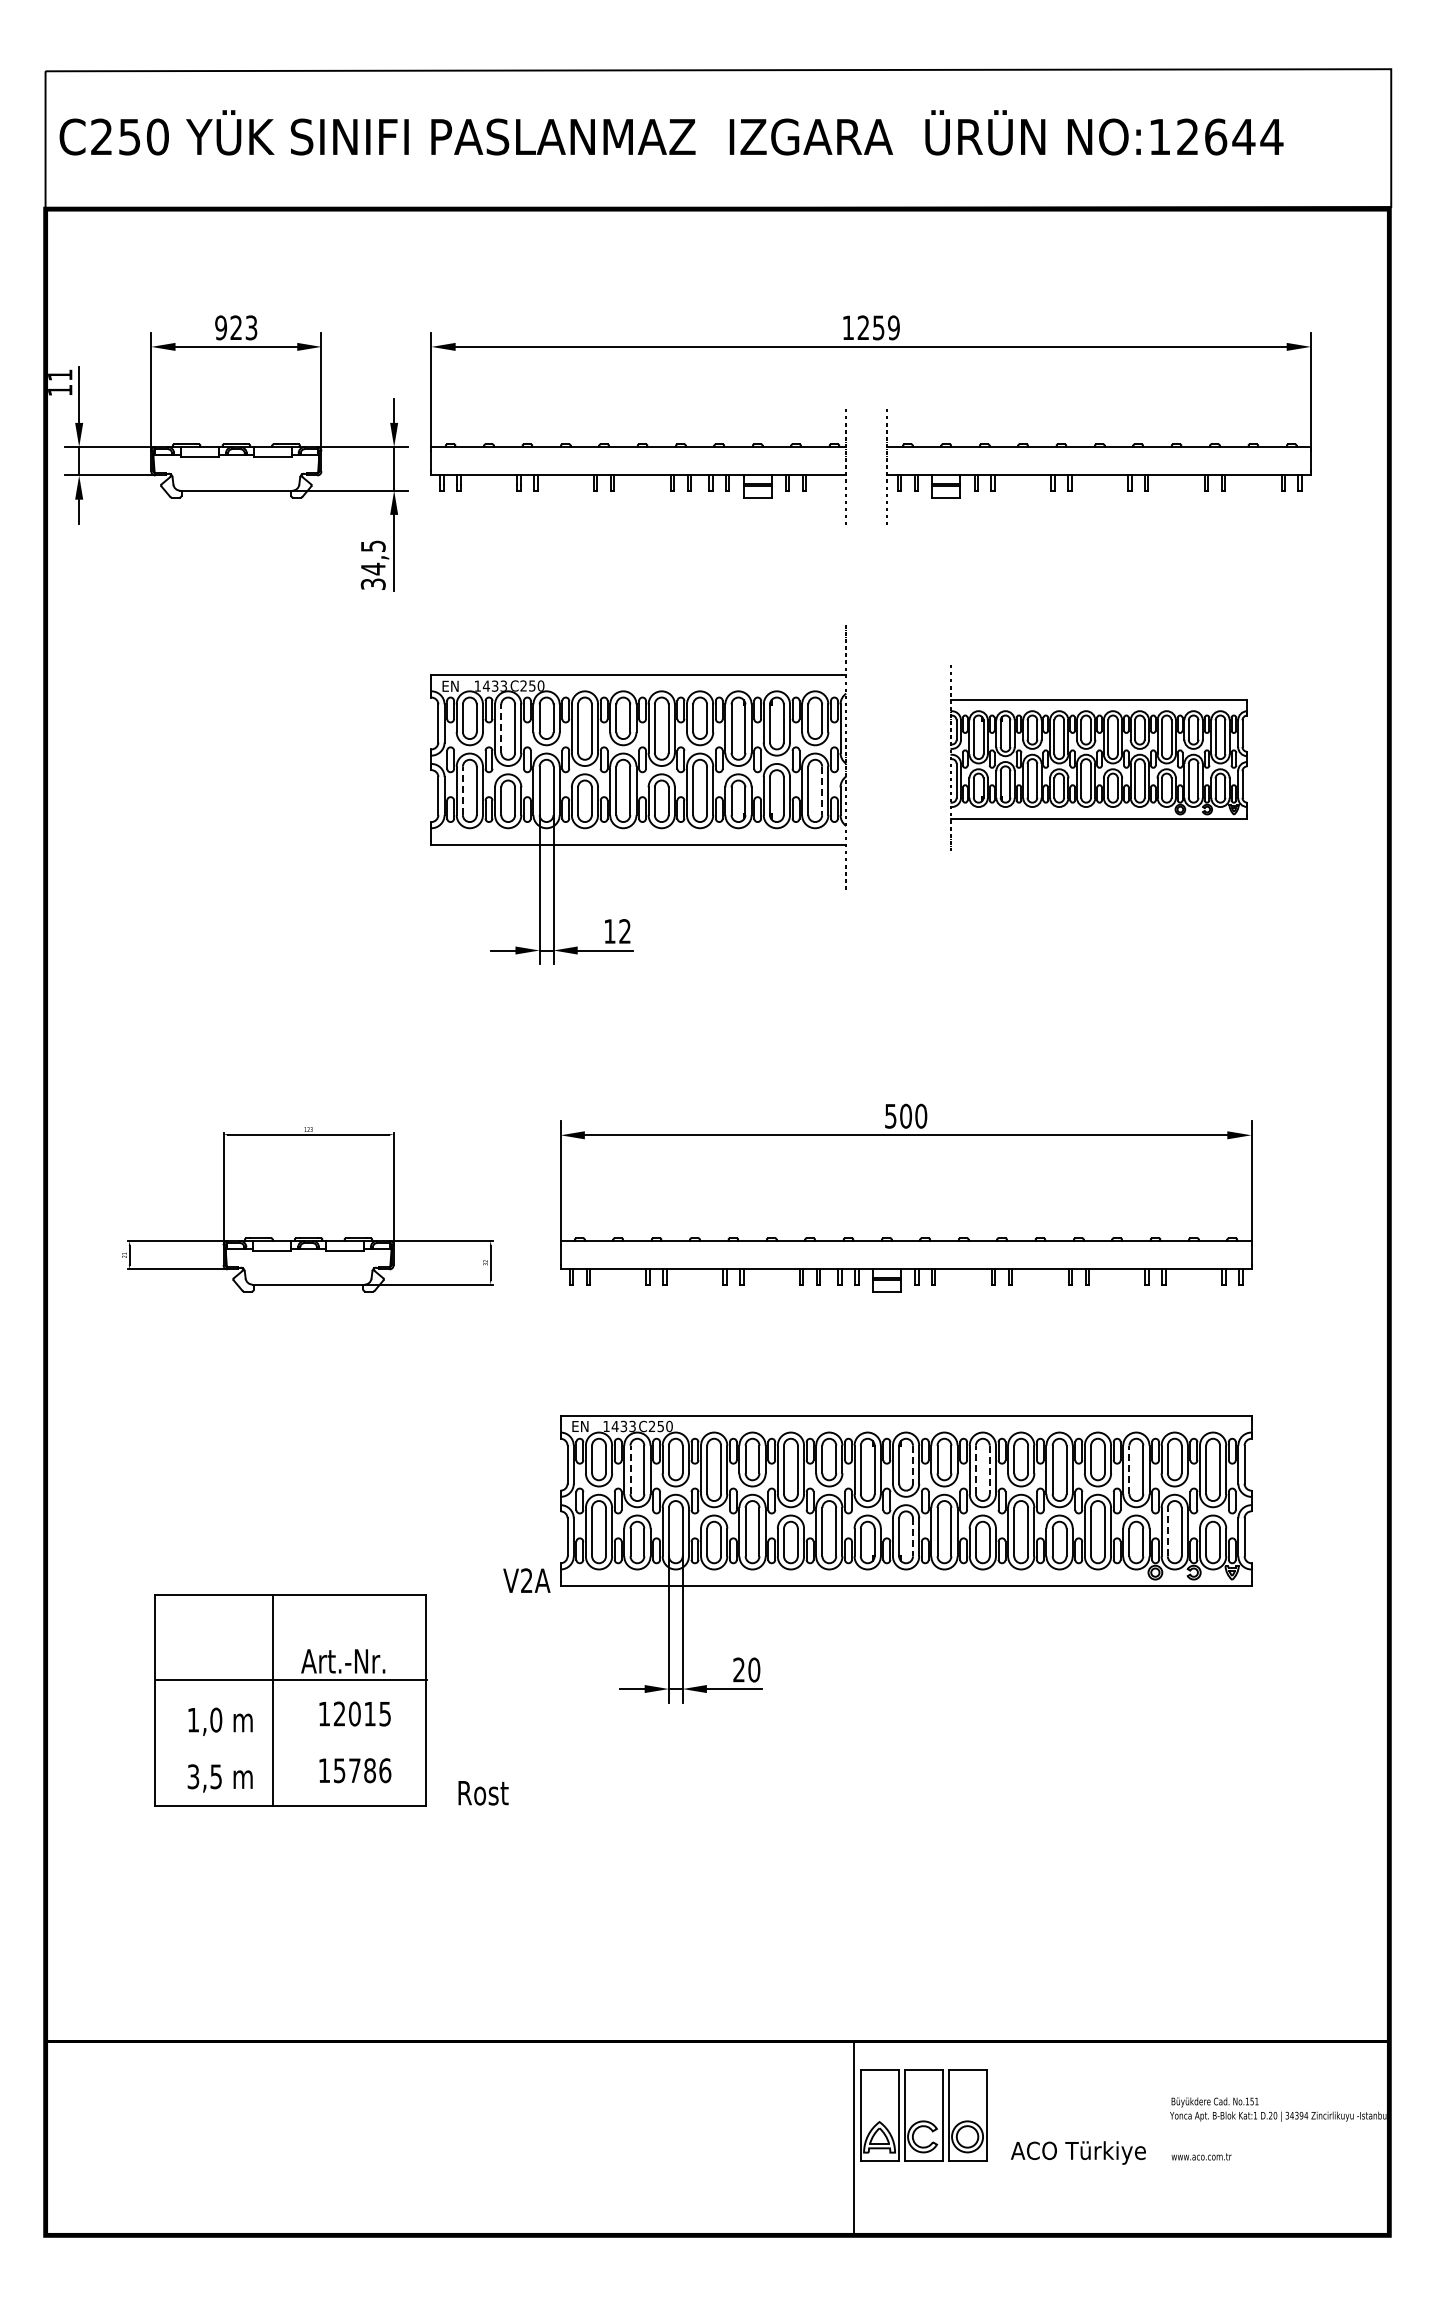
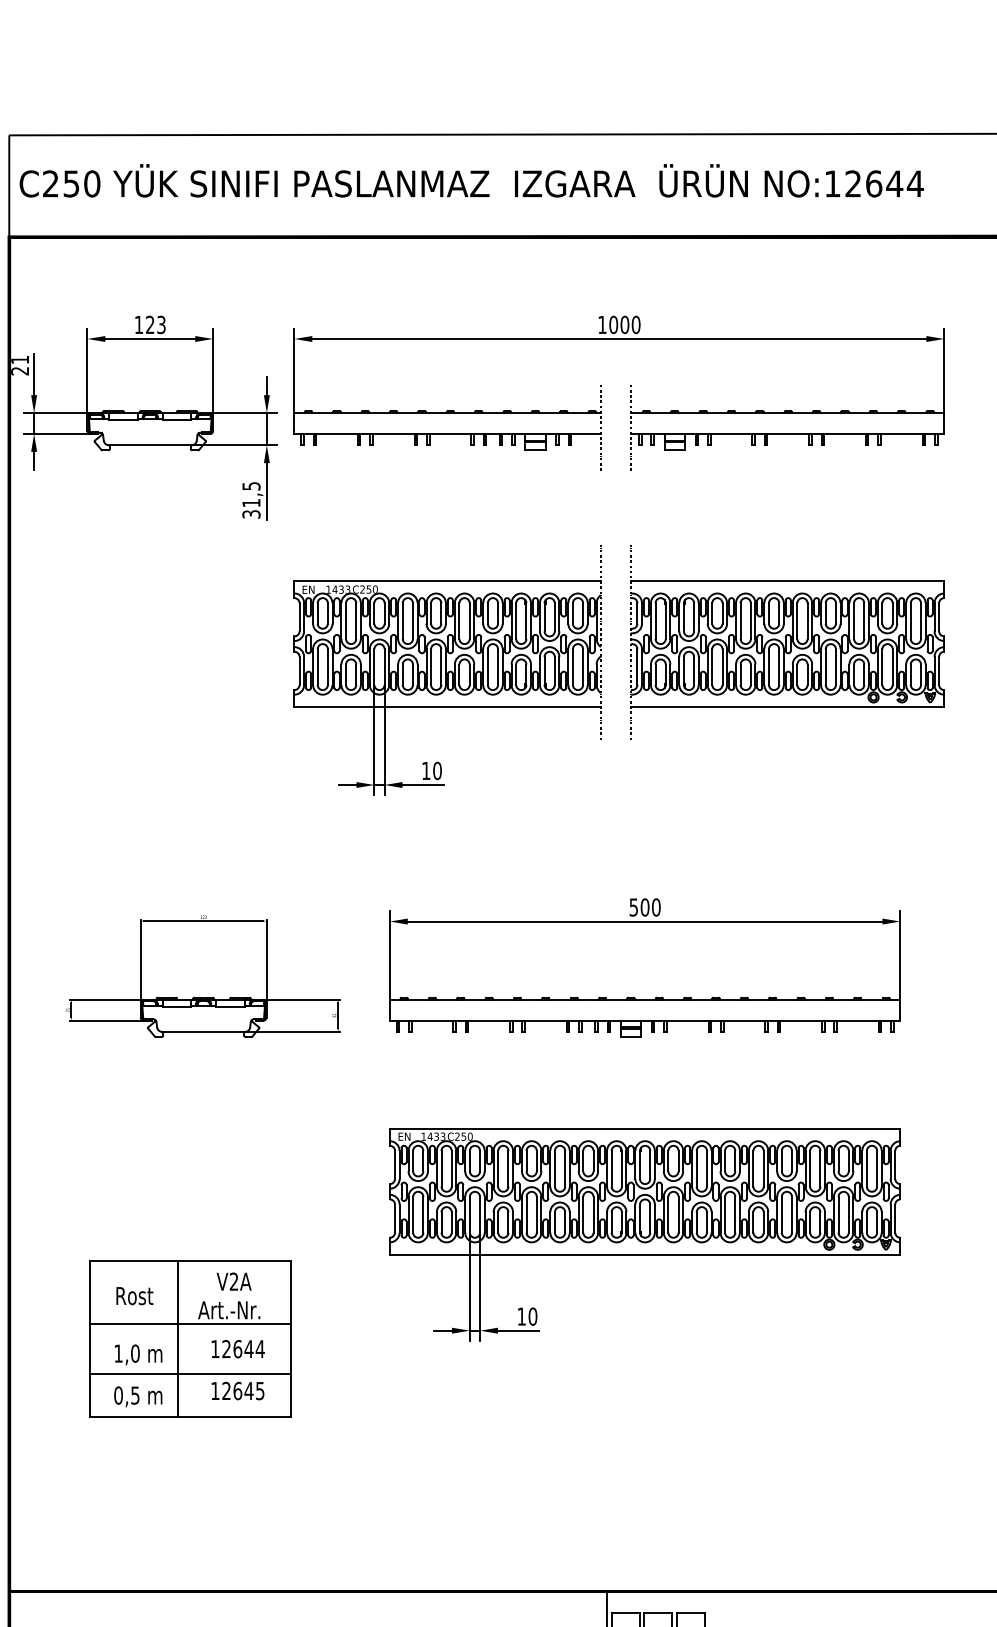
text: (221, 327) -> (139, 324), 923 -> 123
text: (878, 327) -> (624, 324), 1259 -> 1000
text: (60, 390) -> (20, 371), 11 -> 21
text: (373, 568) -> (251, 502), 34,5 -> 31,5
line: (501, 728) -> (346, 620), dashed -> solid
part: (1098, 757) -> (787, 642), size x1.43
line: (462, 790) -> (317, 666), dashed -> solid
line: (822, 791) -> (583, 667), dashed -> solid
text: (625, 931) -> (437, 770), 12 -> 10
line: (913, 1465) -> (650, 1165), dashed -> solid
line: (630, 1469) -> (441, 1168), dashed -> solid
line: (975, 1469) -> (696, 1168), dashed -> solid
line: (1129, 1469) -> (810, 1168), dashed -> solid
line: (989, 1470) -> (706, 1169), dashed -> solid
line: (1167, 1531) -> (838, 1214), dashed -> solid
line: (913, 1537) -> (650, 1218), dashed -> solid
text: (526, 1580) -> (233, 1281), moved
text: (738, 1669) -> (521, 1316), 20 -> 10
text: (370, 1713) -> (249, 1348), 12015 -> 12644
line: (290, 1748) -> (190, 1374), added
text: (362, 1770) -> (243, 1390), 15786 -> 12645
text: (193, 1776) -> (118, 1395), 3,5 -> 0,5
text: (483, 1793) -> (134, 1296), moved

